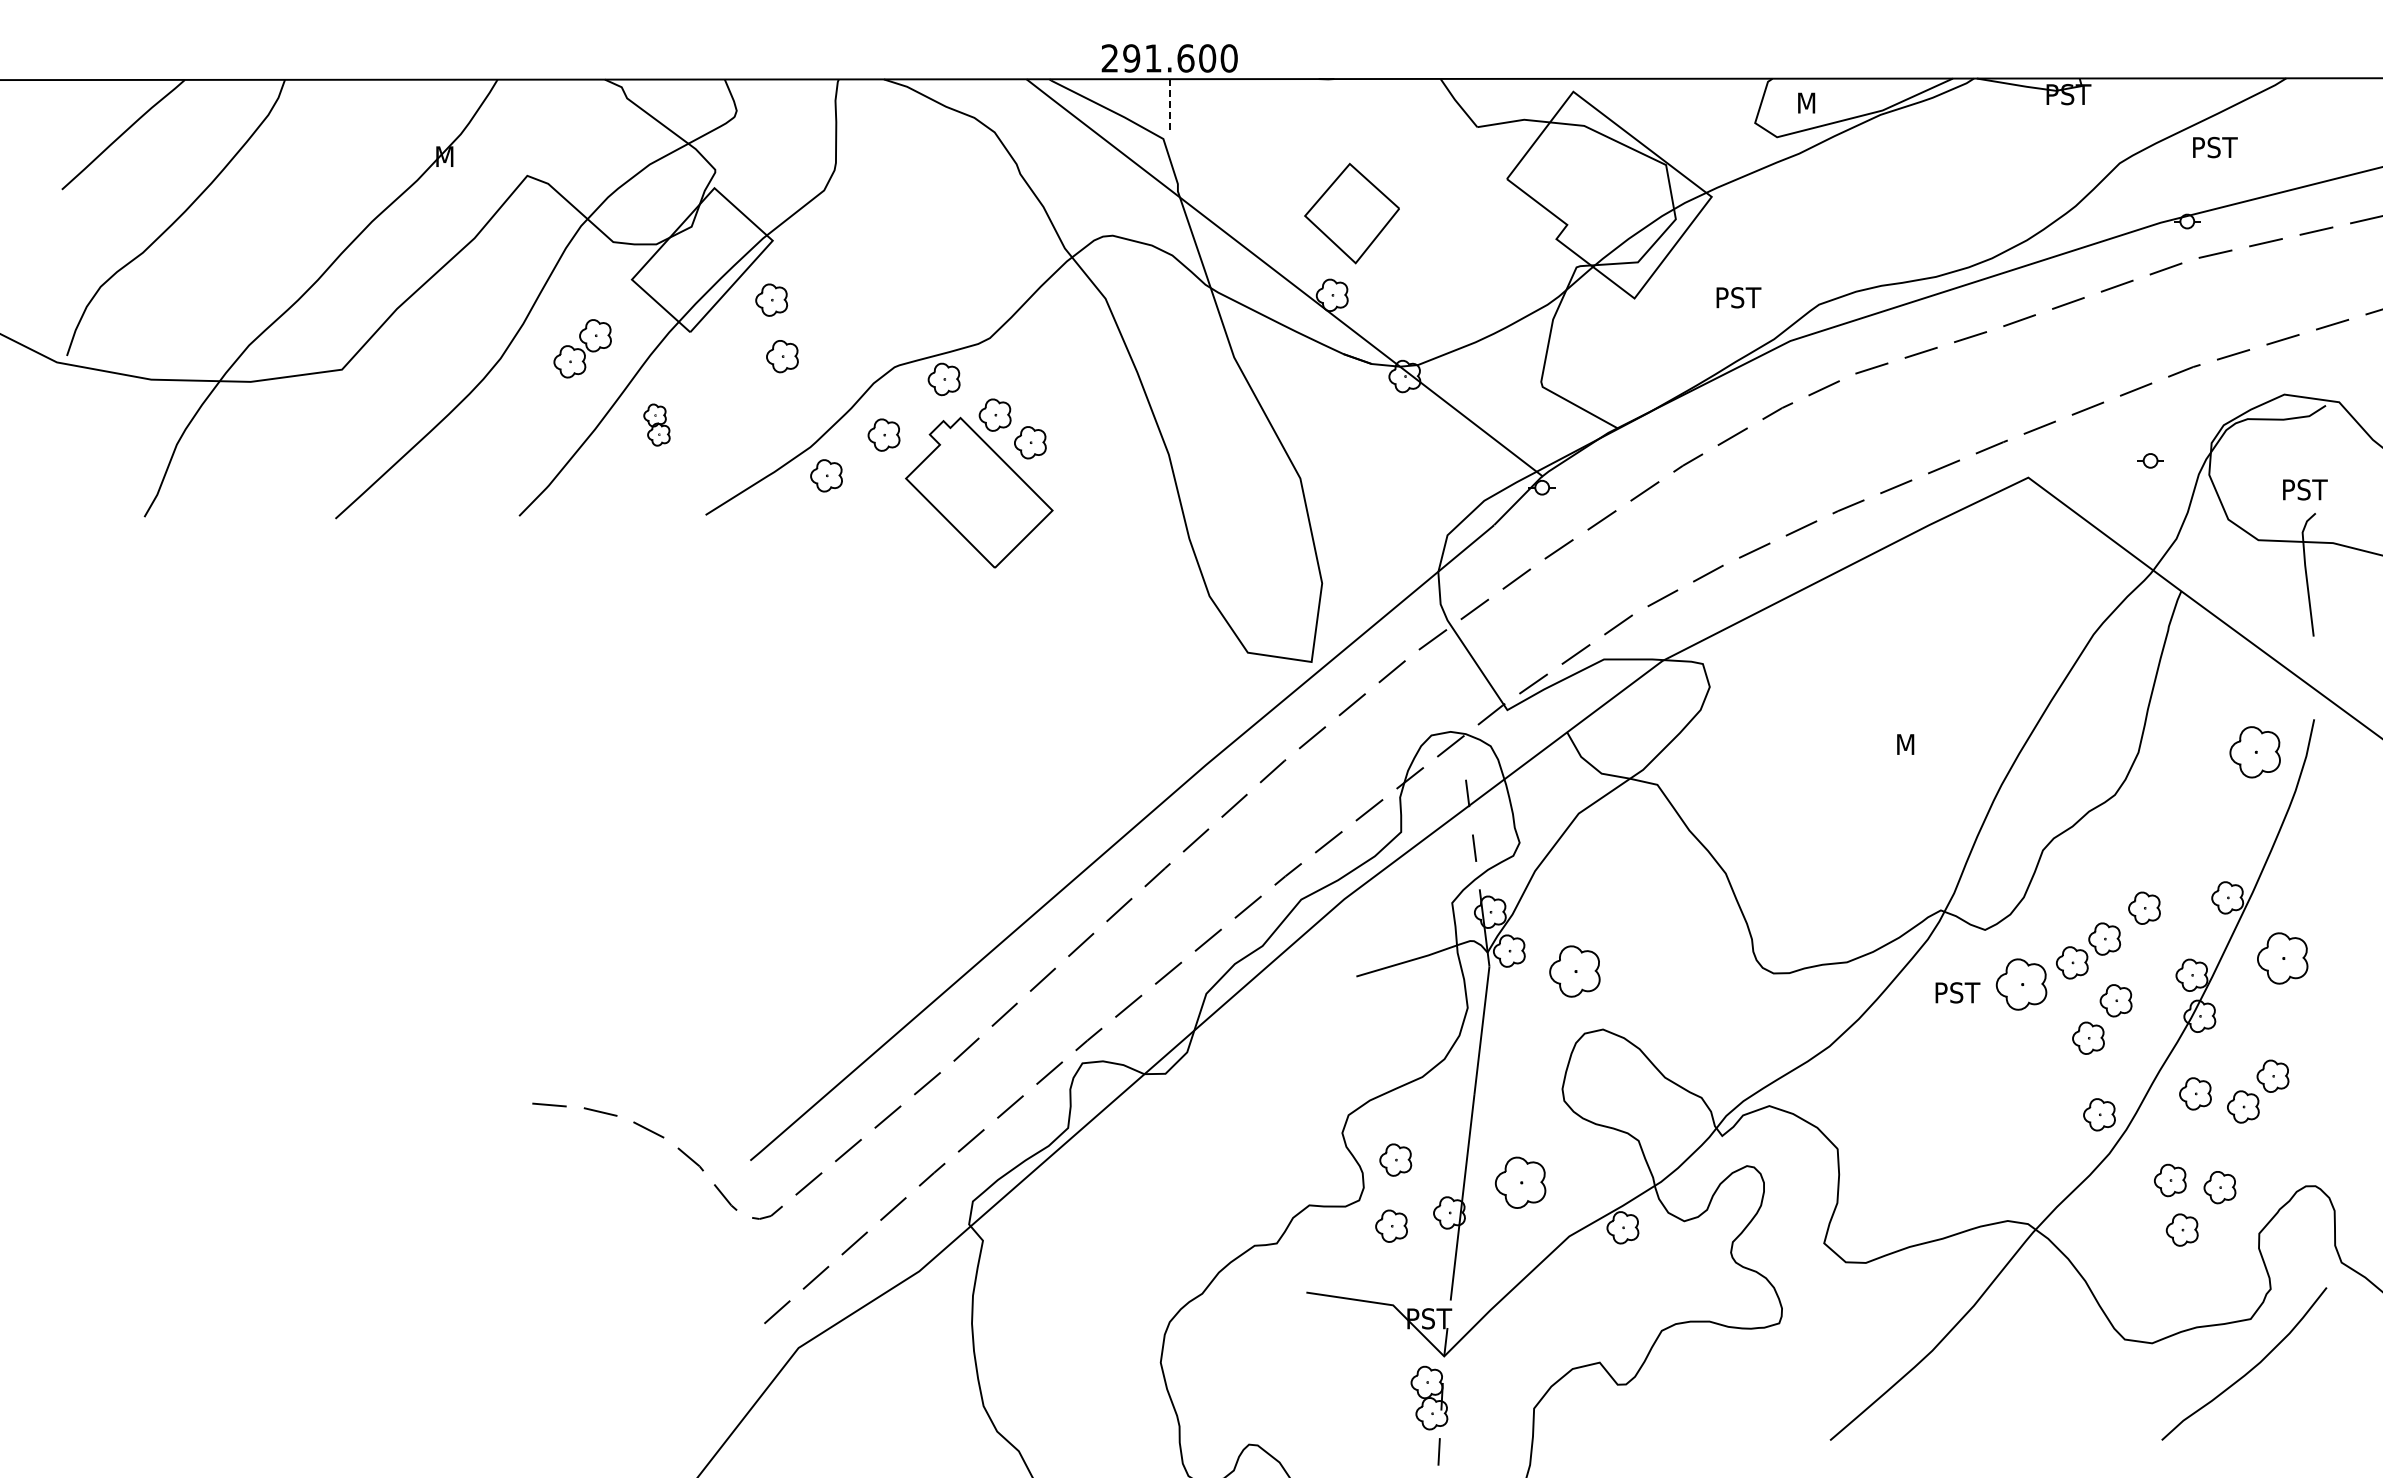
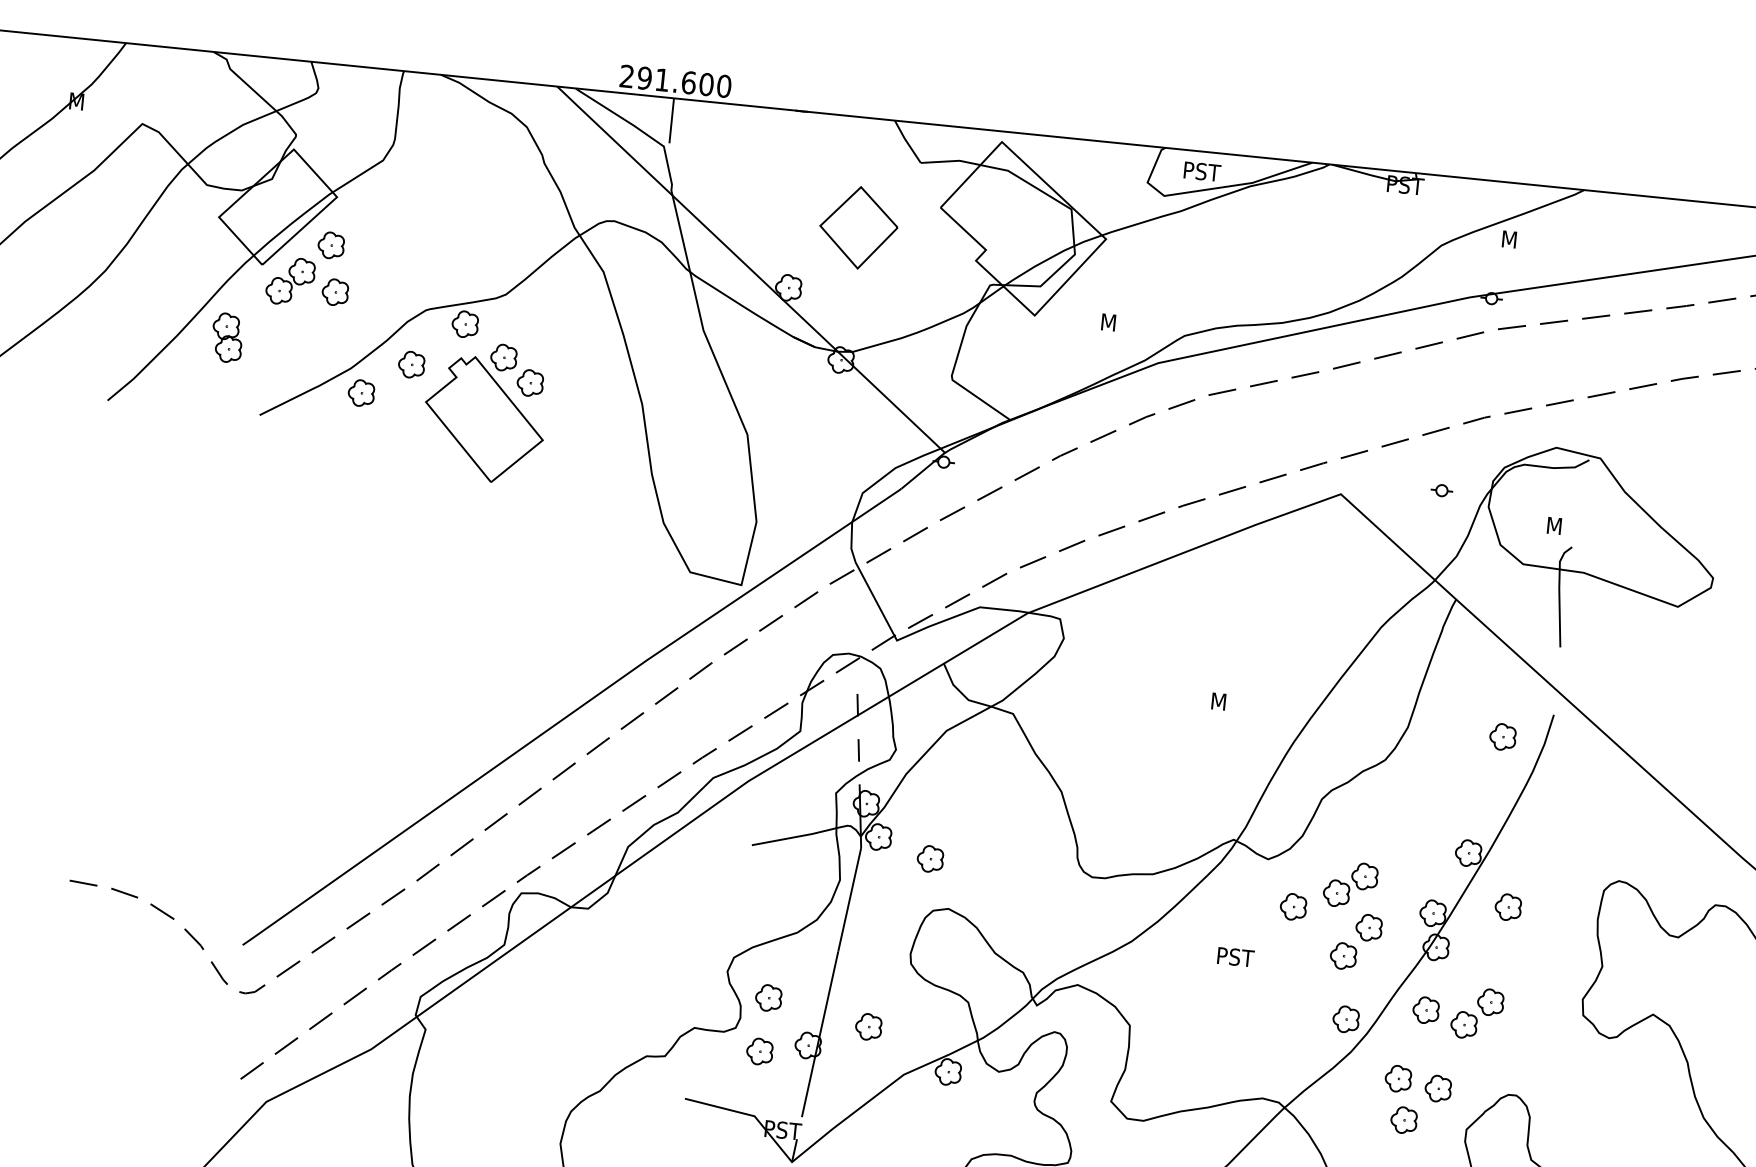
text: (1821, 102) -> (1203, 171), M -> PST
line: (1169, 106) -> (671, 120), dashed -> solid
text: (2216, 147) -> (1521, 240), PST -> M
part: (1351, 213) -> (858, 227), moved
text: (1740, 297) -> (1121, 323), PST -> M
part: (582, 348) -> (290, 281), moved
part: (656, 424) -> (227, 337), size x1.43
text: (2306, 489) -> (1566, 526), PST -> M
part: (2254, 752) -> (1502, 736), size x0.62
part: (2144, 907) -> (1399, 854), removed
part: (2282, 958) -> (1508, 907), size x0.62
part: (1574, 970) -> (930, 858), size x0.62
part: (2021, 984) -> (1293, 906), size x0.62
text: (1957, 992) -> (1235, 956), moved
part: (1520, 1182) -> (868, 1026), size x0.62

